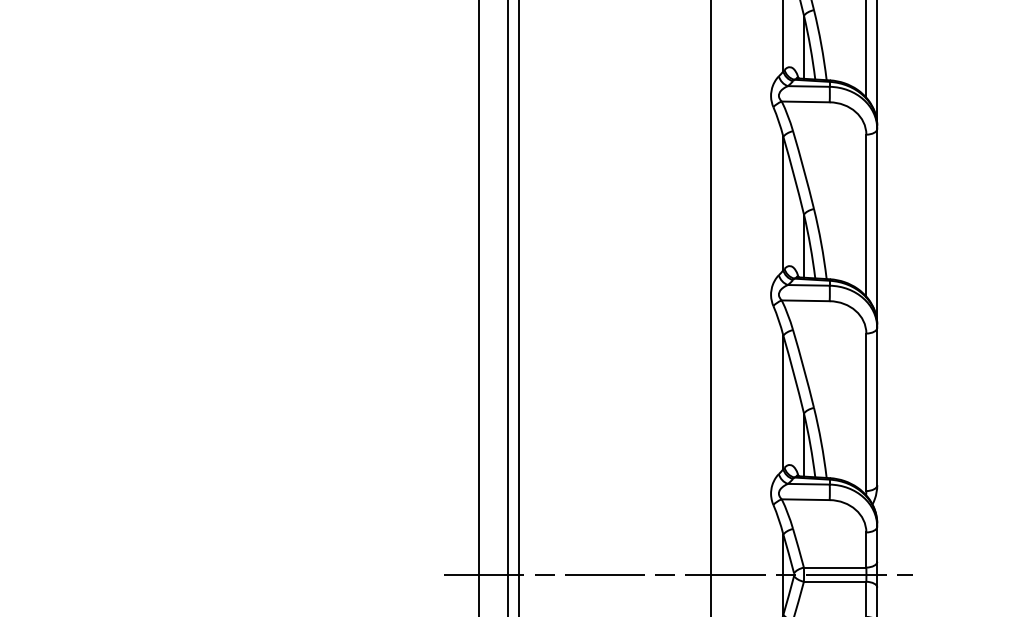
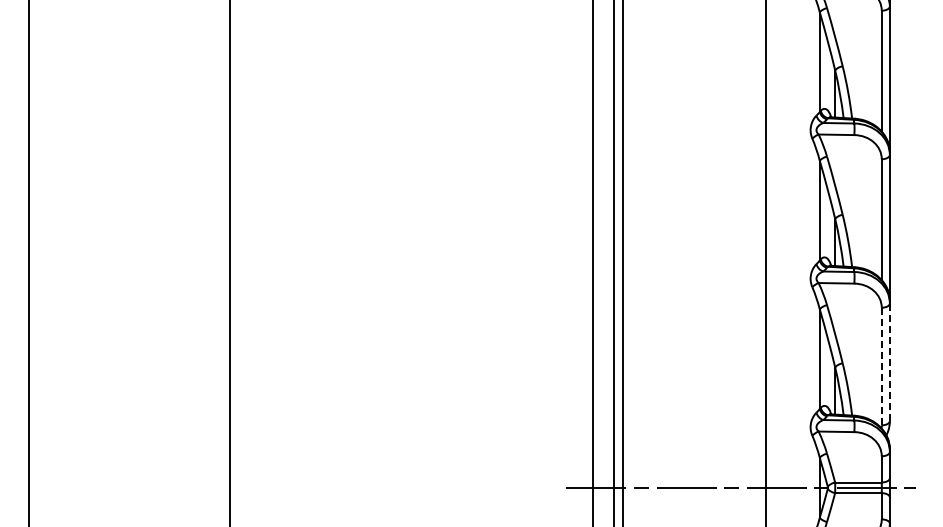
line: (876, 406) -> (889, 362), solid -> dashed
line: (865, 412) -> (881, 366), solid -> dashed

